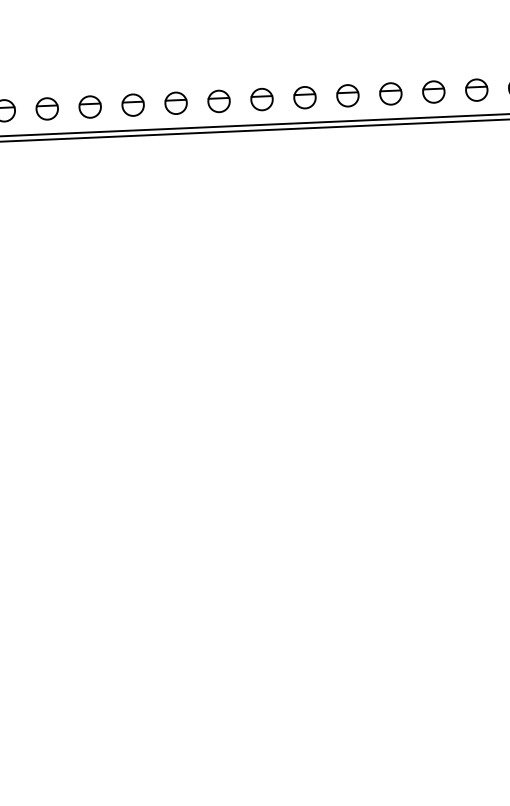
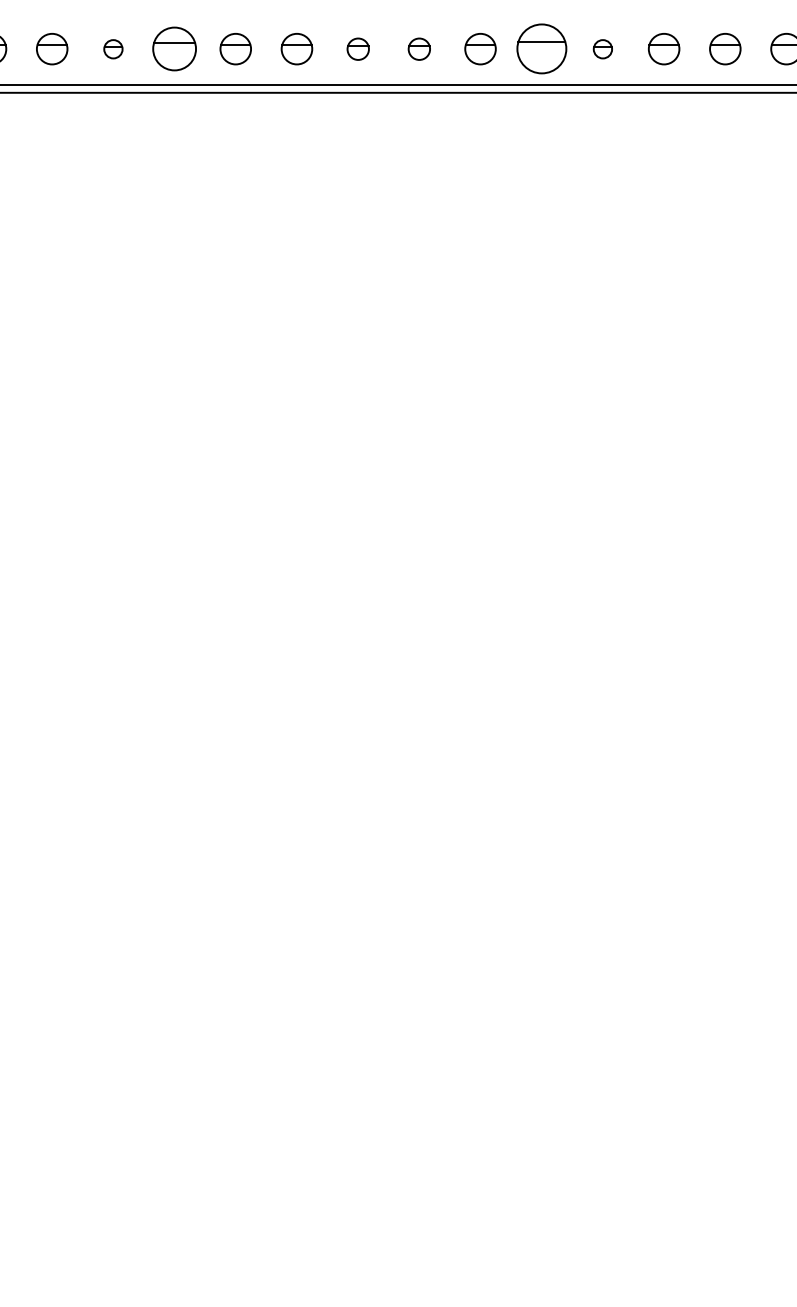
part: (390, 94) -> (602, 49), size x0.6
part: (347, 96) -> (541, 49), size x1.6
part: (262, 99) -> (419, 49), size x0.7
part: (219, 101) -> (358, 49), size x0.7
part: (90, 107) -> (174, 49), size x1.4
part: (47, 109) -> (113, 49), size x0.6

